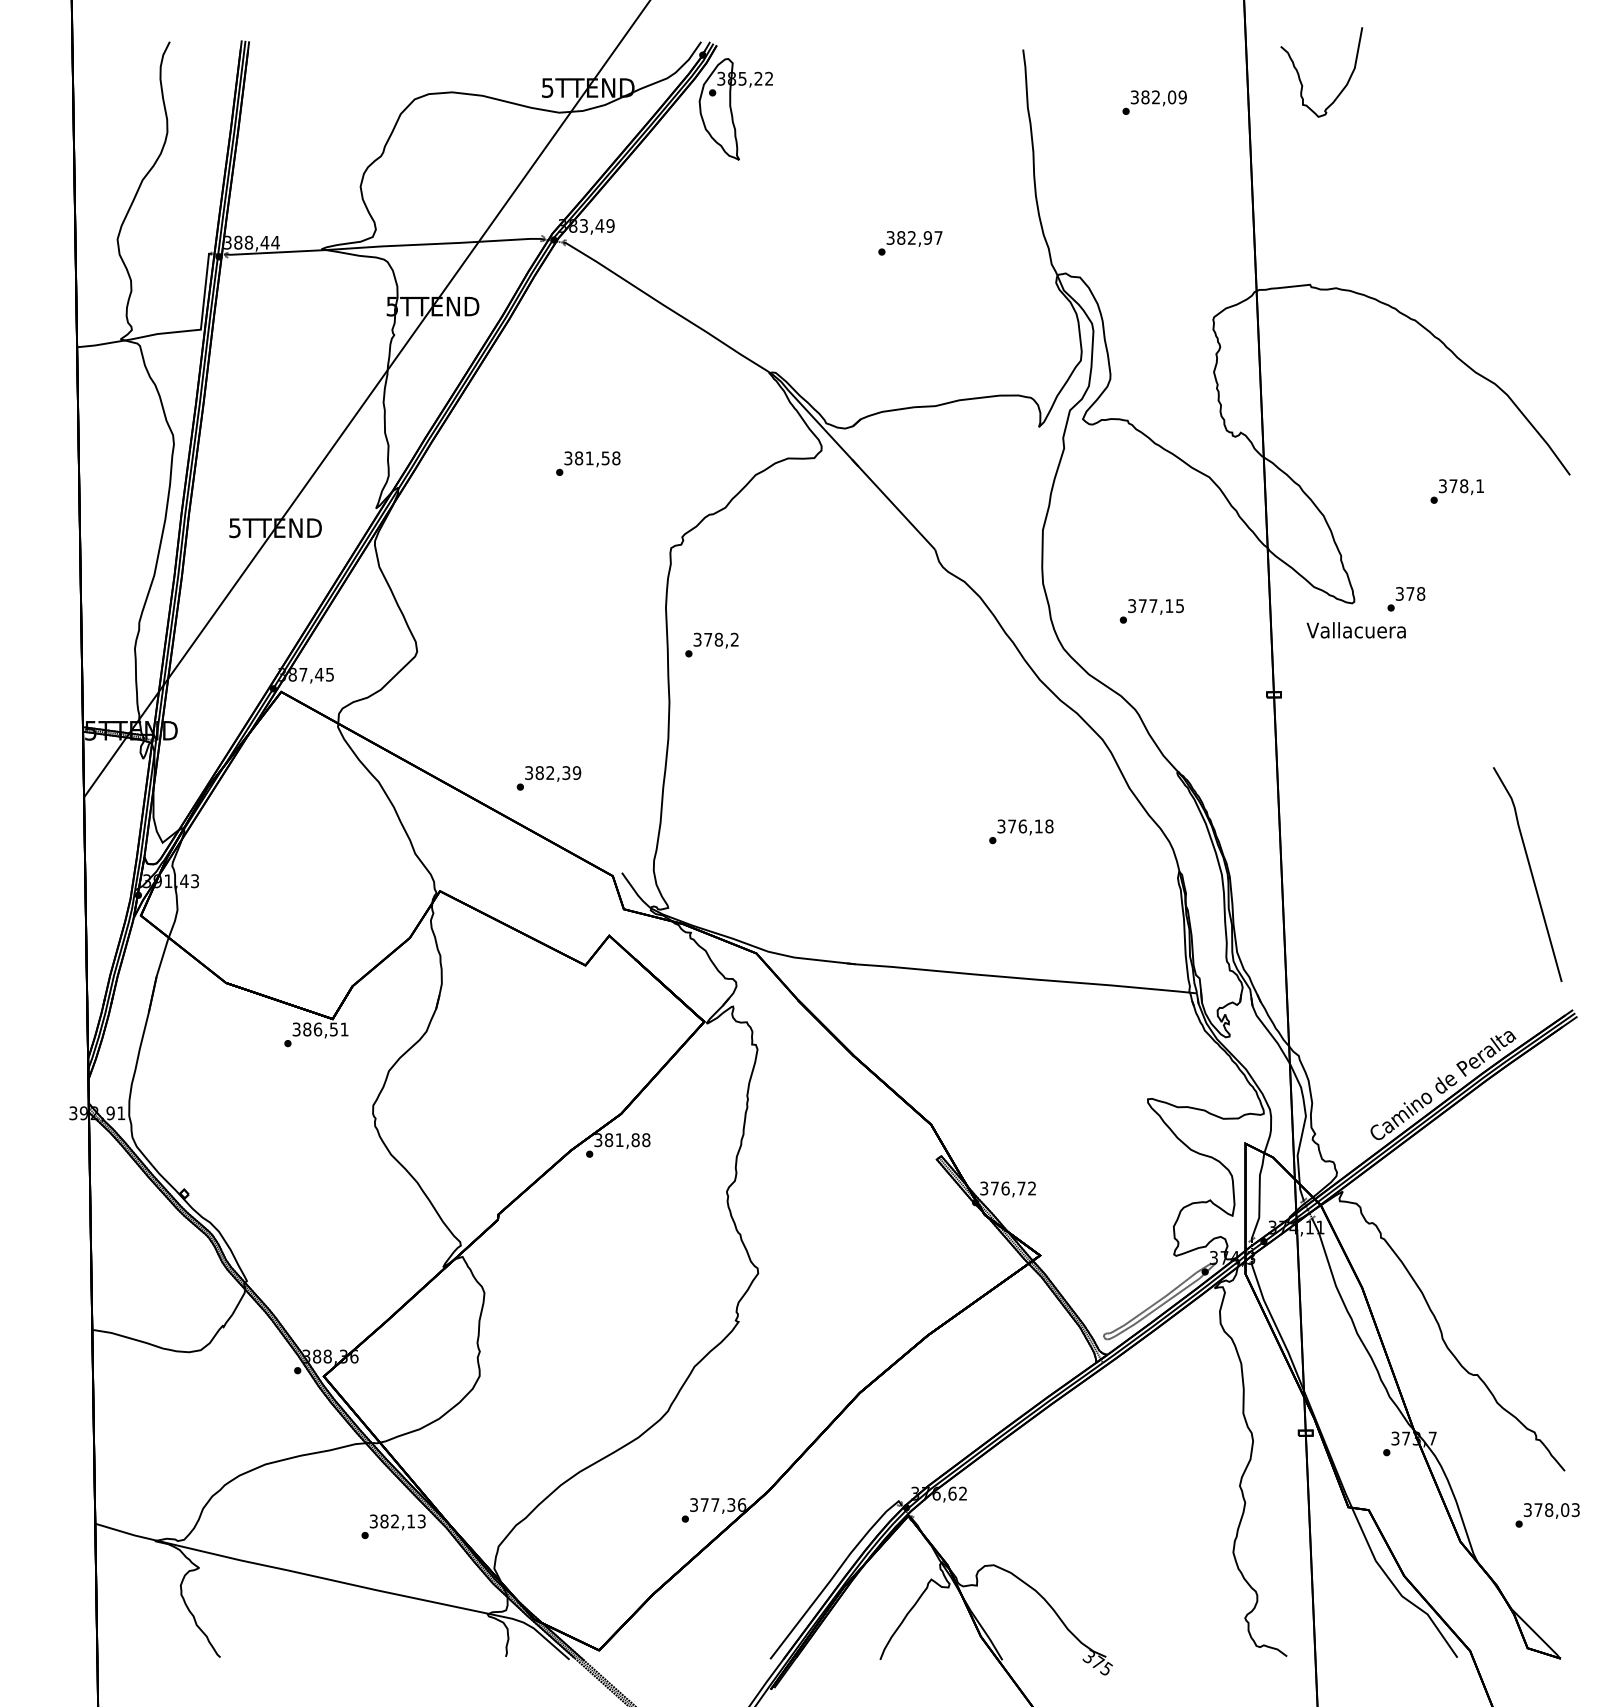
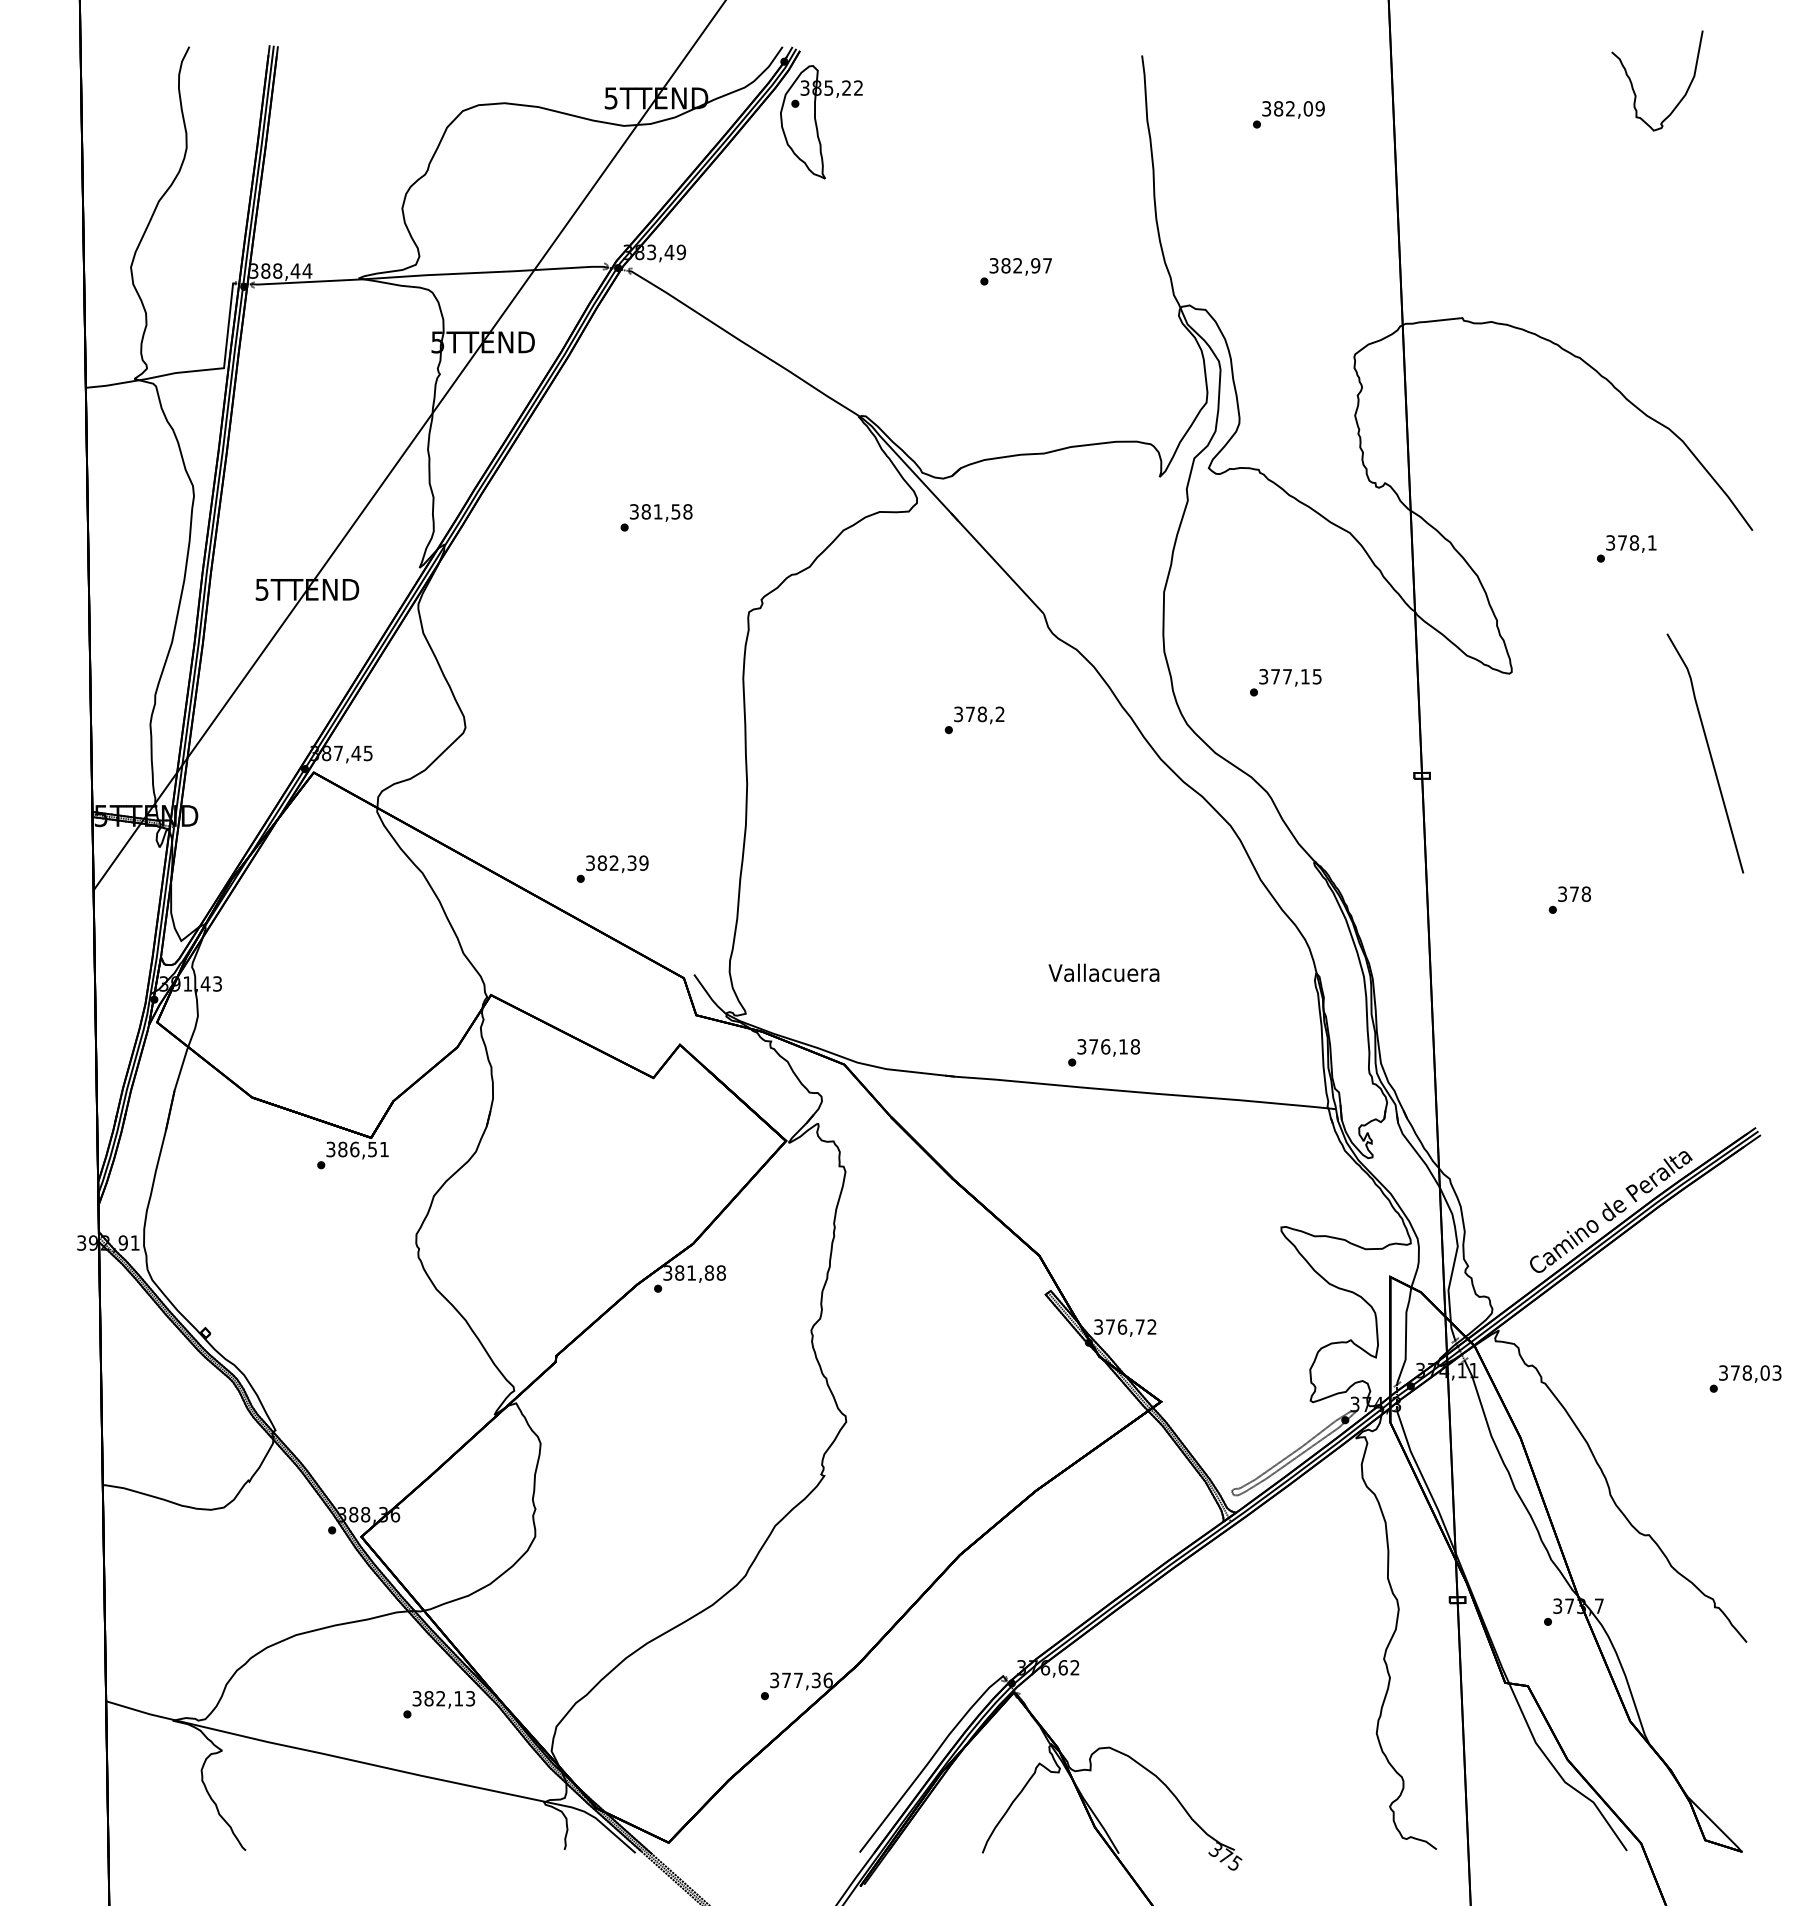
part: (1300, 77) -> (1633, 86), moved
text: (1406, 598) -> (1569, 899), moved
text: (1355, 630) -> (1103, 972), moved
text: (711, 645) -> (974, 720), moved
text: (1020, 831) -> (1103, 1052), moved
curve: (1530, 872) -> (1708, 751), moved
text: (1547, 1514) -> (1745, 1378), moved

